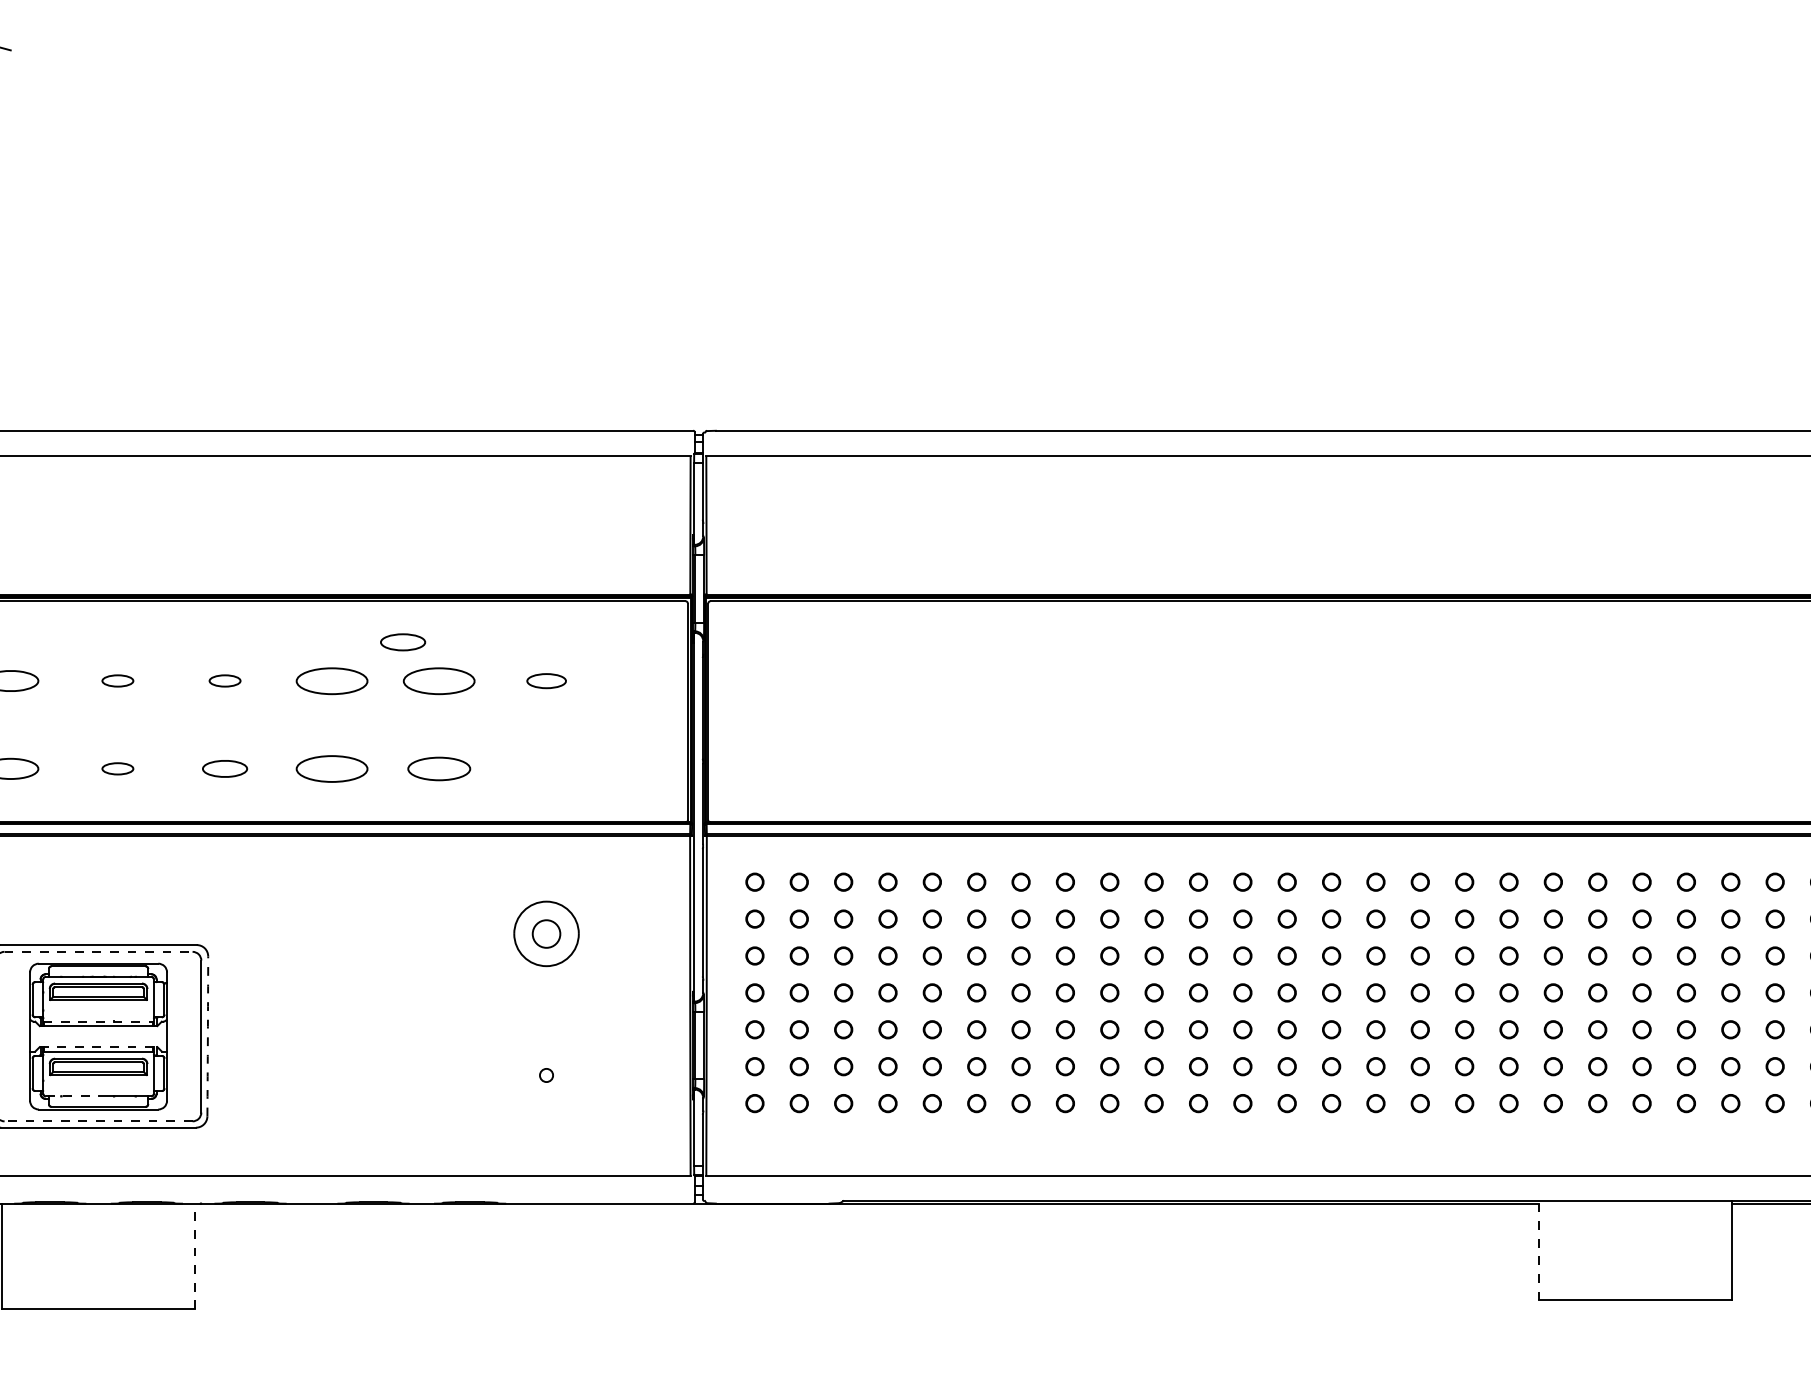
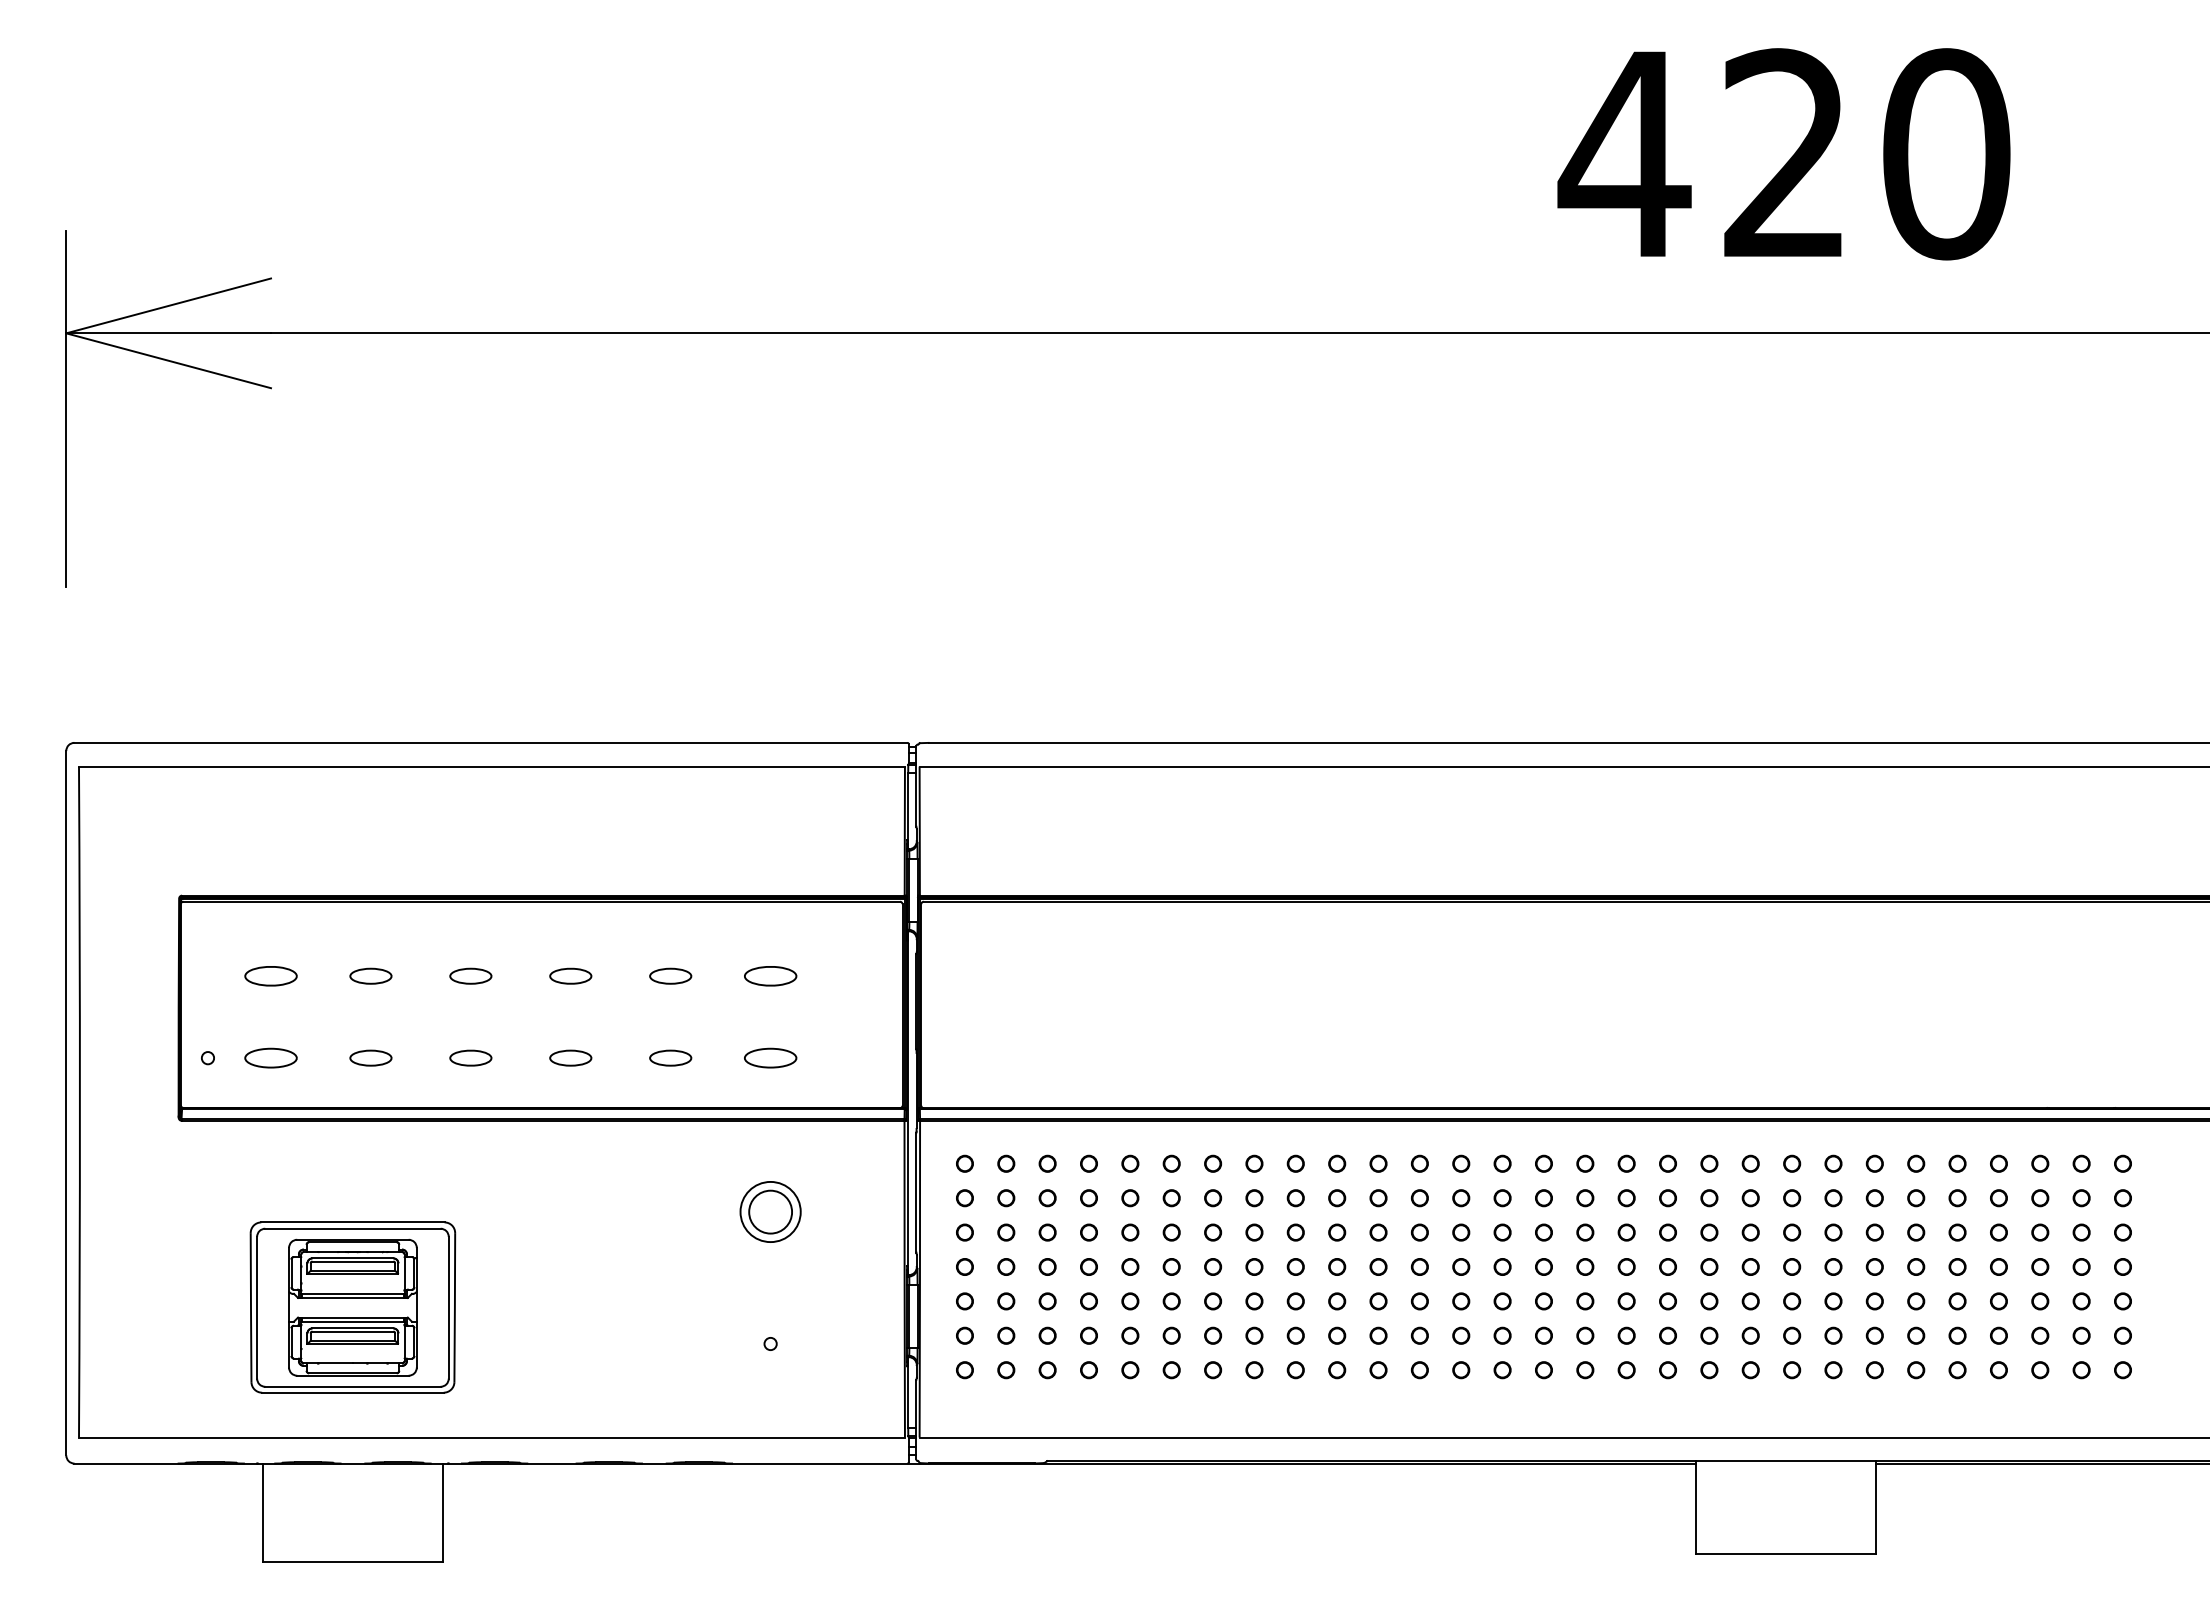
part: (402, 641) -> (636, 939), removed
part: (117, 680) -> (370, 975), size x1.43
part: (224, 680) -> (470, 975), size x1.43
part: (331, 680) -> (570, 975), size x0.62
part: (439, 680) -> (670, 975), size x0.62
part: (546, 681) -> (770, 976), size x1.43
part: (117, 768) -> (370, 1057), size x1.43
part: (331, 768) -> (570, 1057), size x0.62
part: (439, 768) -> (670, 1057), size x0.71
part: (546, 768) -> (770, 1057), added
circle: (546, 933) -> (770, 1211), size x1.67
line: (98, 951) -> (352, 1228), dashed -> solid
line: (98, 1021) -> (352, 1293), dashed -> solid
arc: (207, 1036) -> (454, 1307), dashed -> solid
line: (98, 1047) -> (352, 1317), dashed -> solid
line: (72, 1096) -> (328, 1363), dashed -> solid
line: (98, 1121) -> (352, 1386), dashed -> solid
line: (1539, 1249) -> (1696, 1506), dashed -> solid
line: (195, 1256) -> (443, 1512), dashed -> solid

